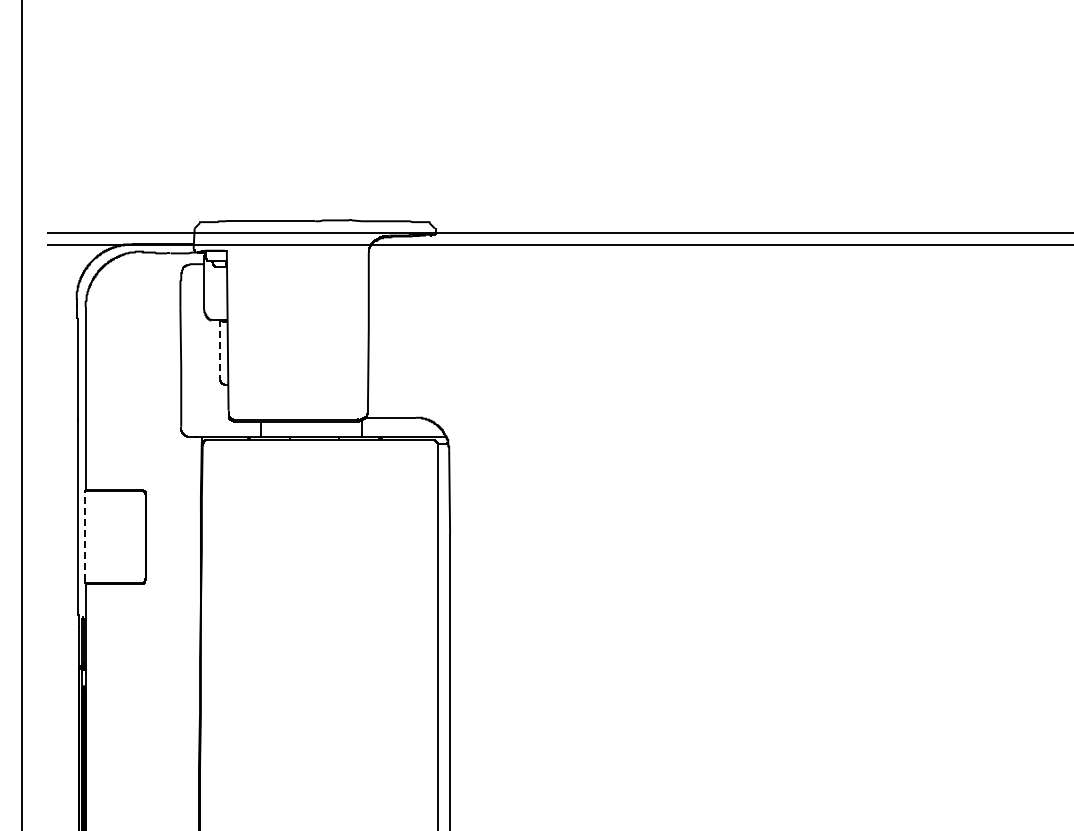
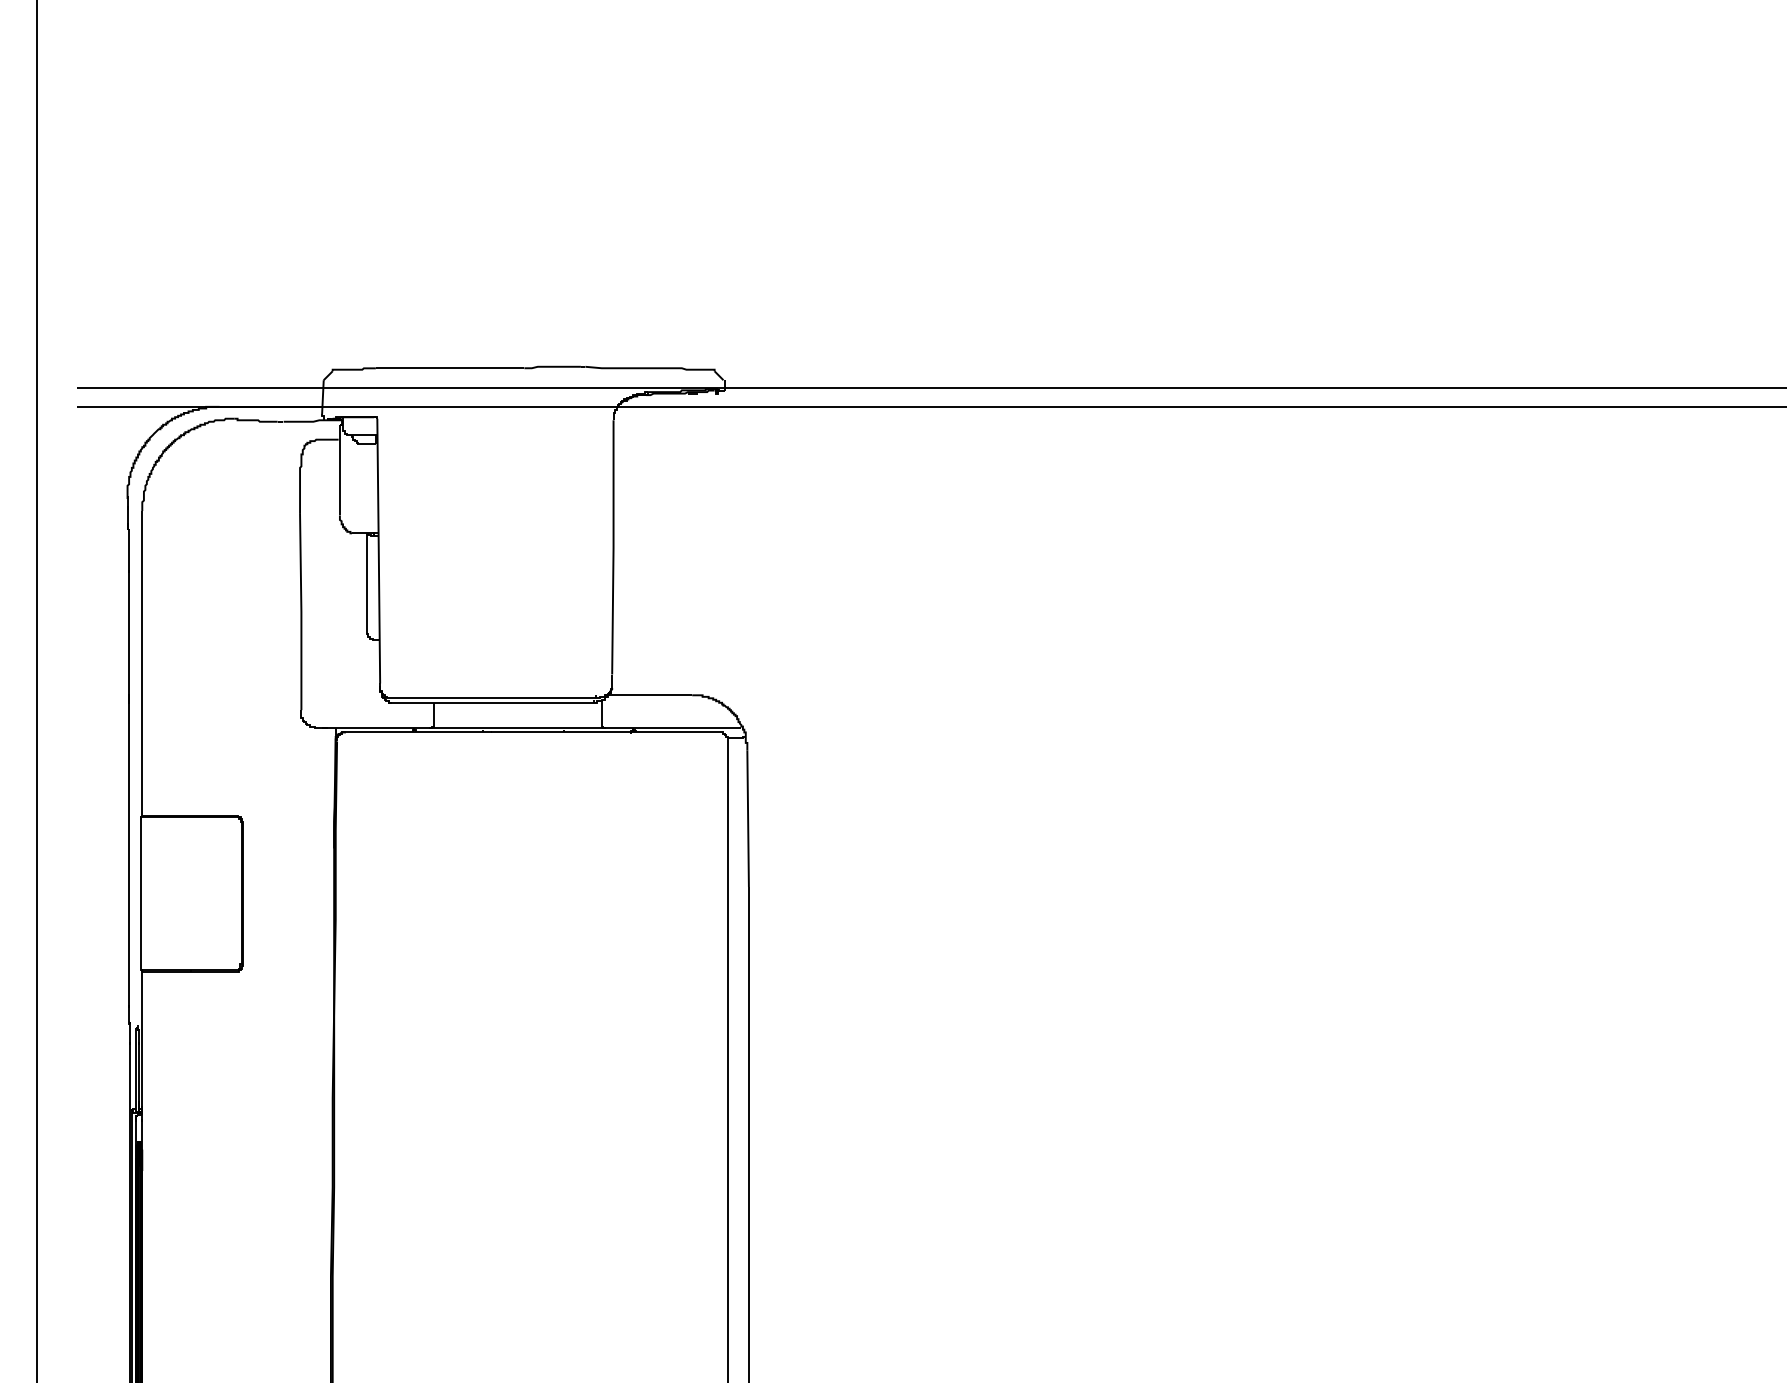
line: (220, 350) -> (366, 583), dashed -> solid
line: (84, 536) -> (140, 892), dashed -> solid

